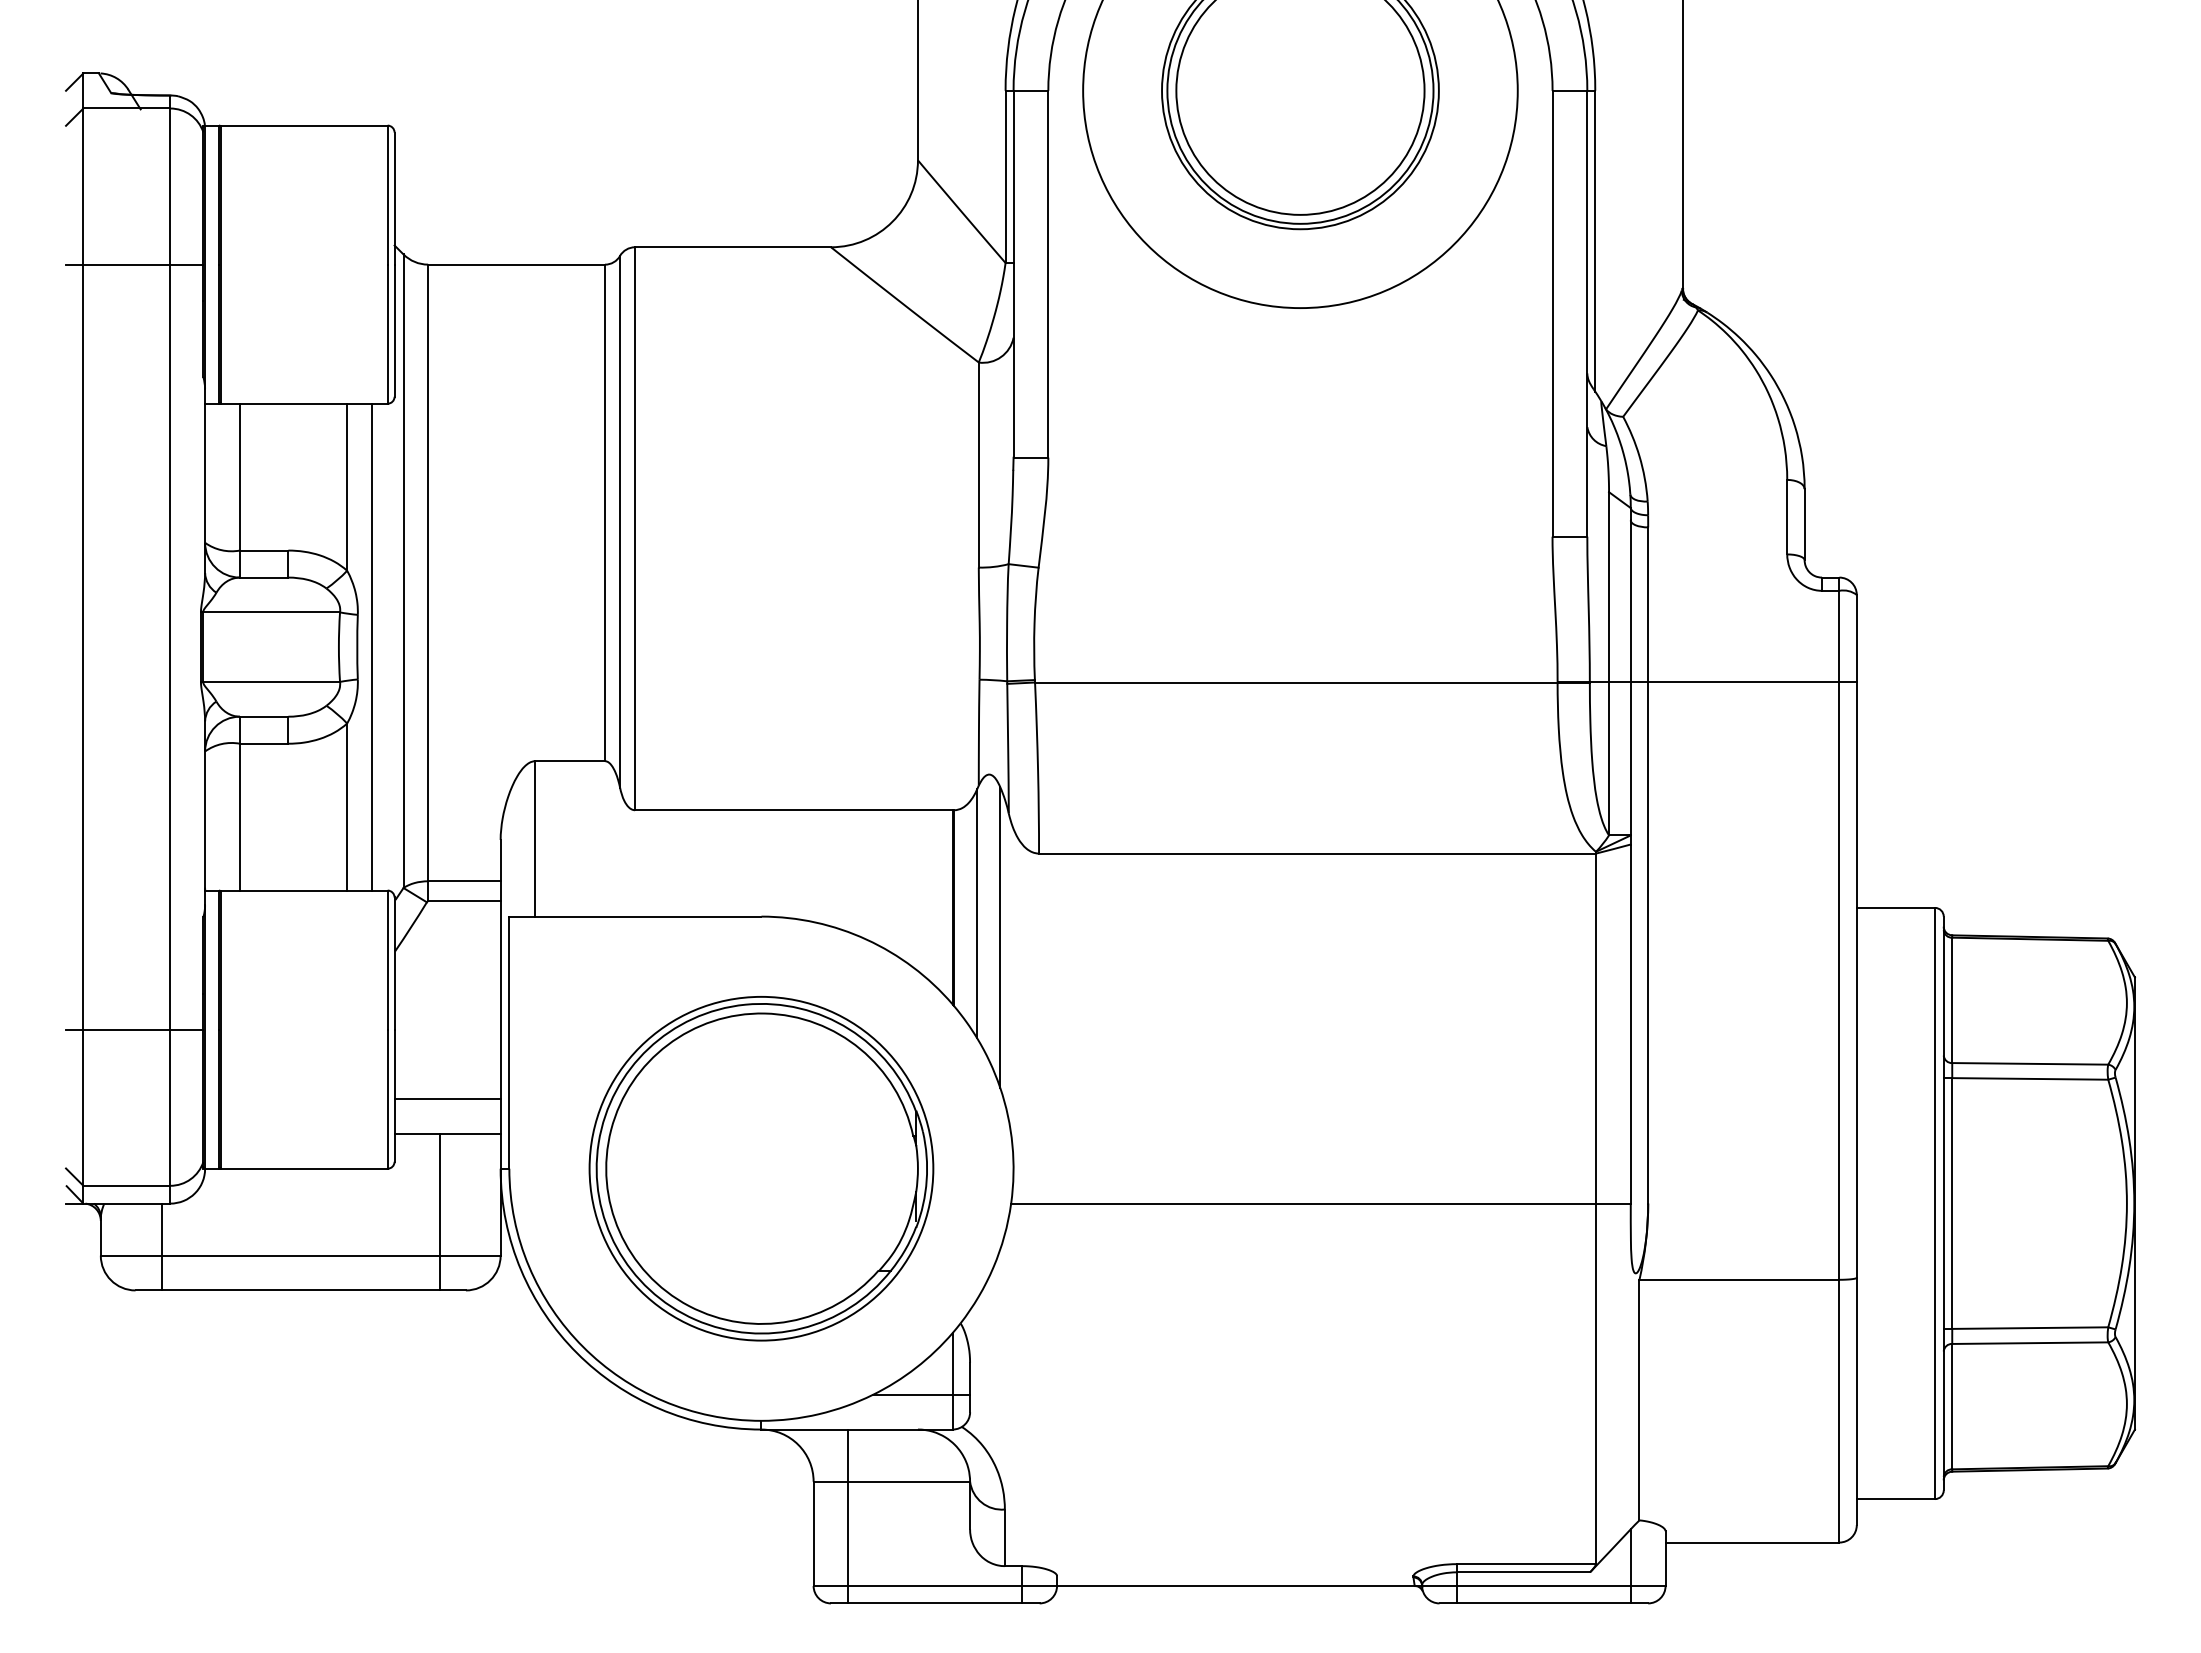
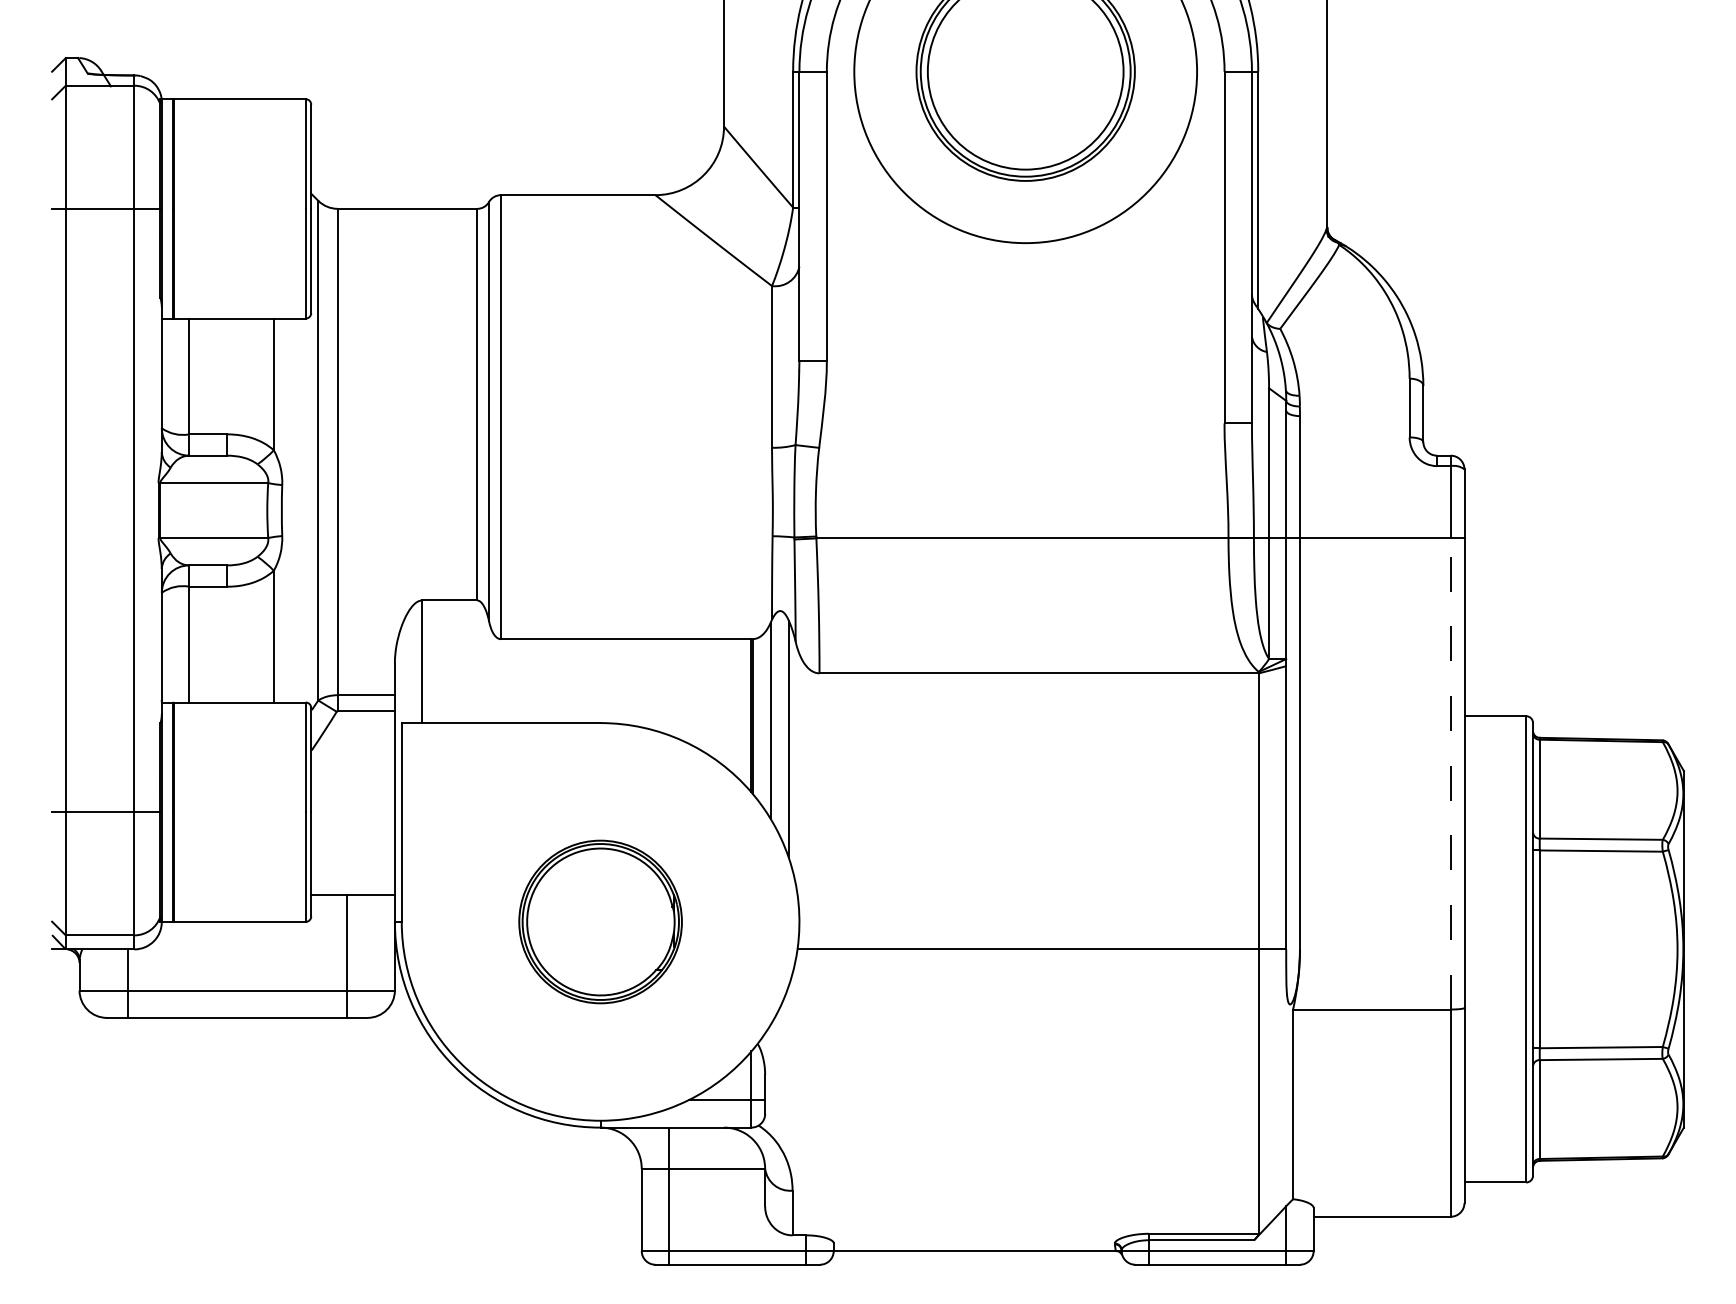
line: (371, 646) -> (293, 510), removed
line: (1839, 980) -> (1450, 773), solid -> dashed
line: (447, 1099) -> (352, 867), removed
part: (761, 1168) -> (600, 921), size x0.6

